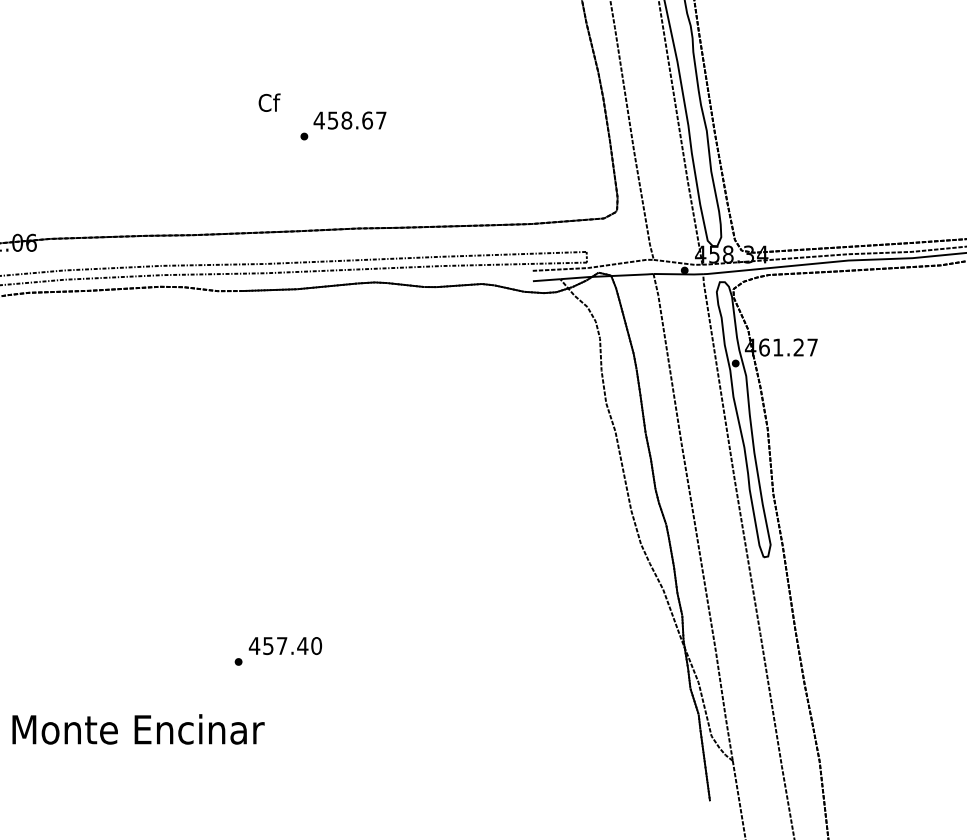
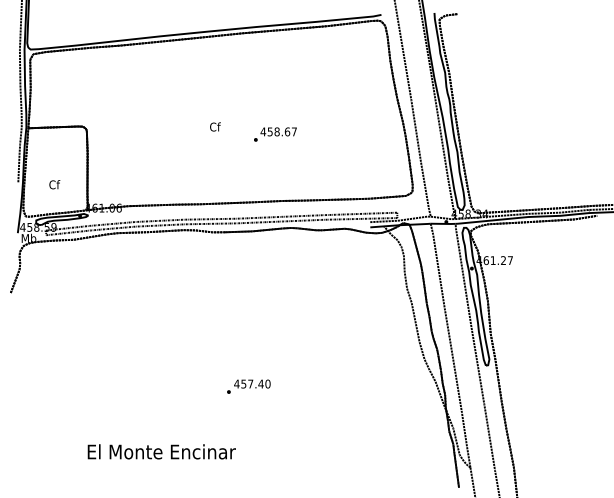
text: (269, 101) -> (215, 126), moved
text: (343, 125) -> (275, 134), moved
text: (277, 650) -> (248, 386), moved

